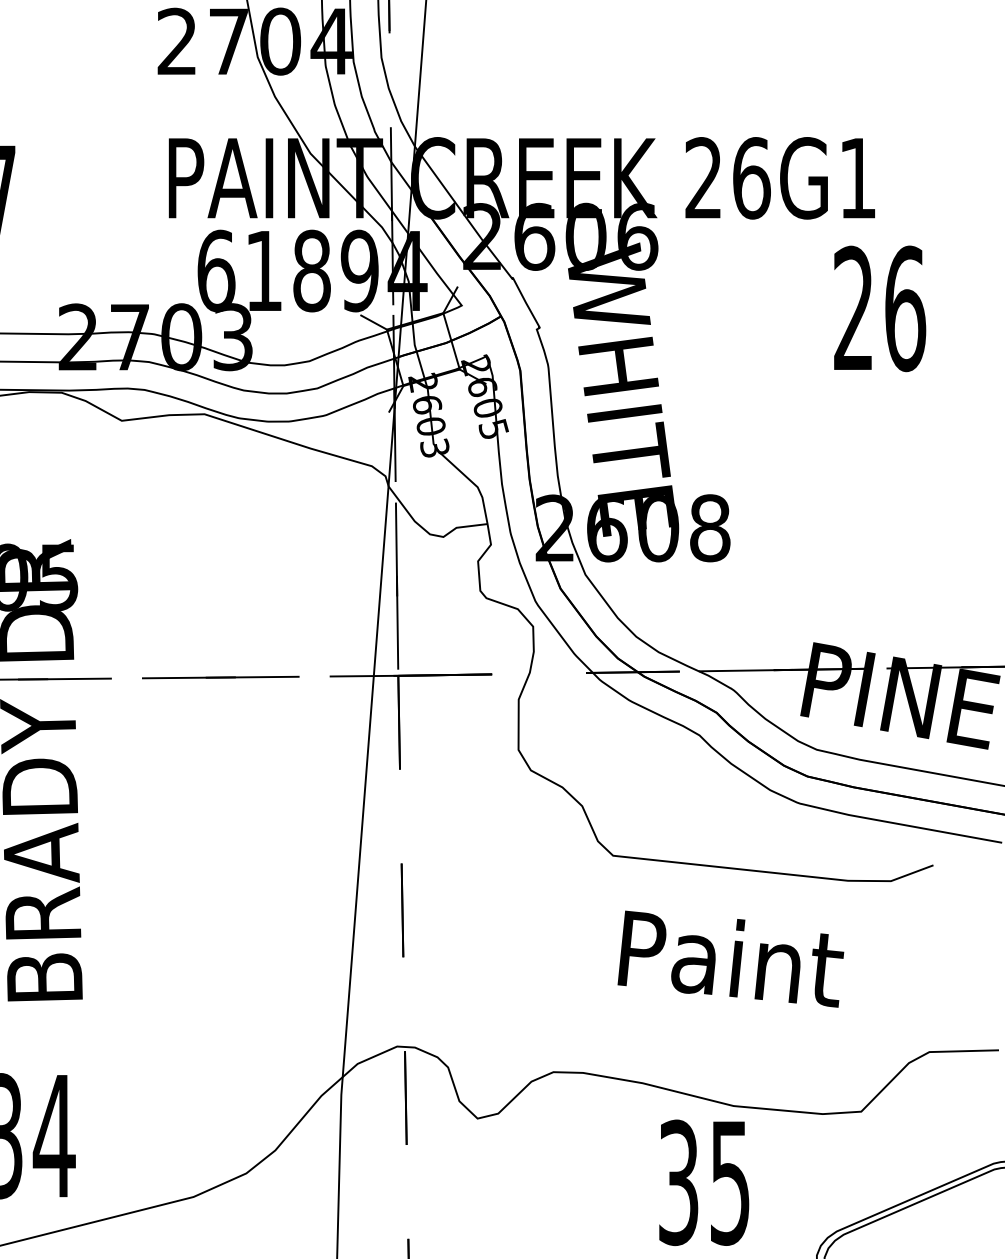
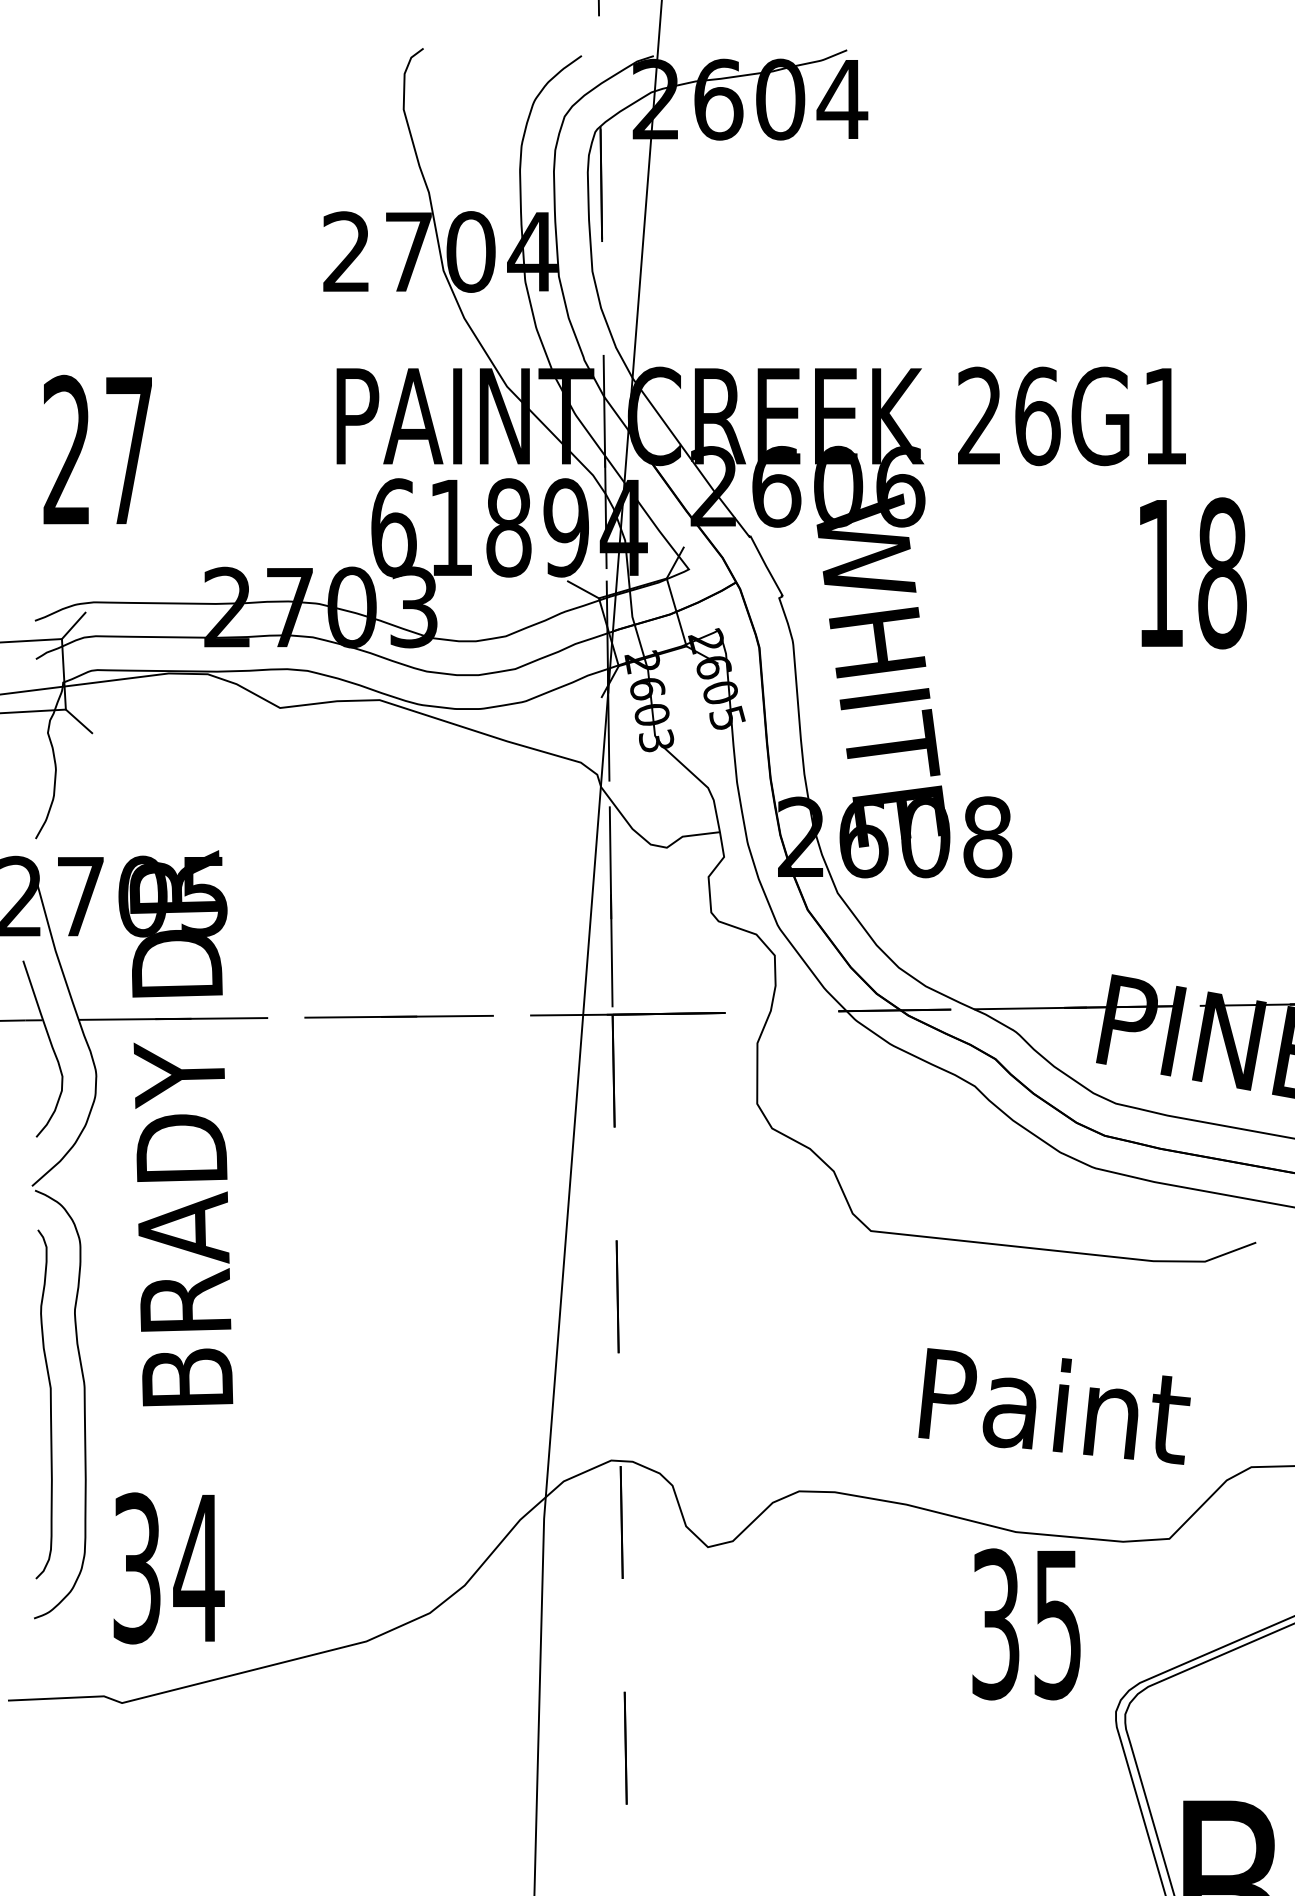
text: (879, 308) -> (1191, 573), 26 -> 18
text: (730, 959) -> (1054, 1406), moved
text: (704, 1182) -> (1026, 1624), moved

